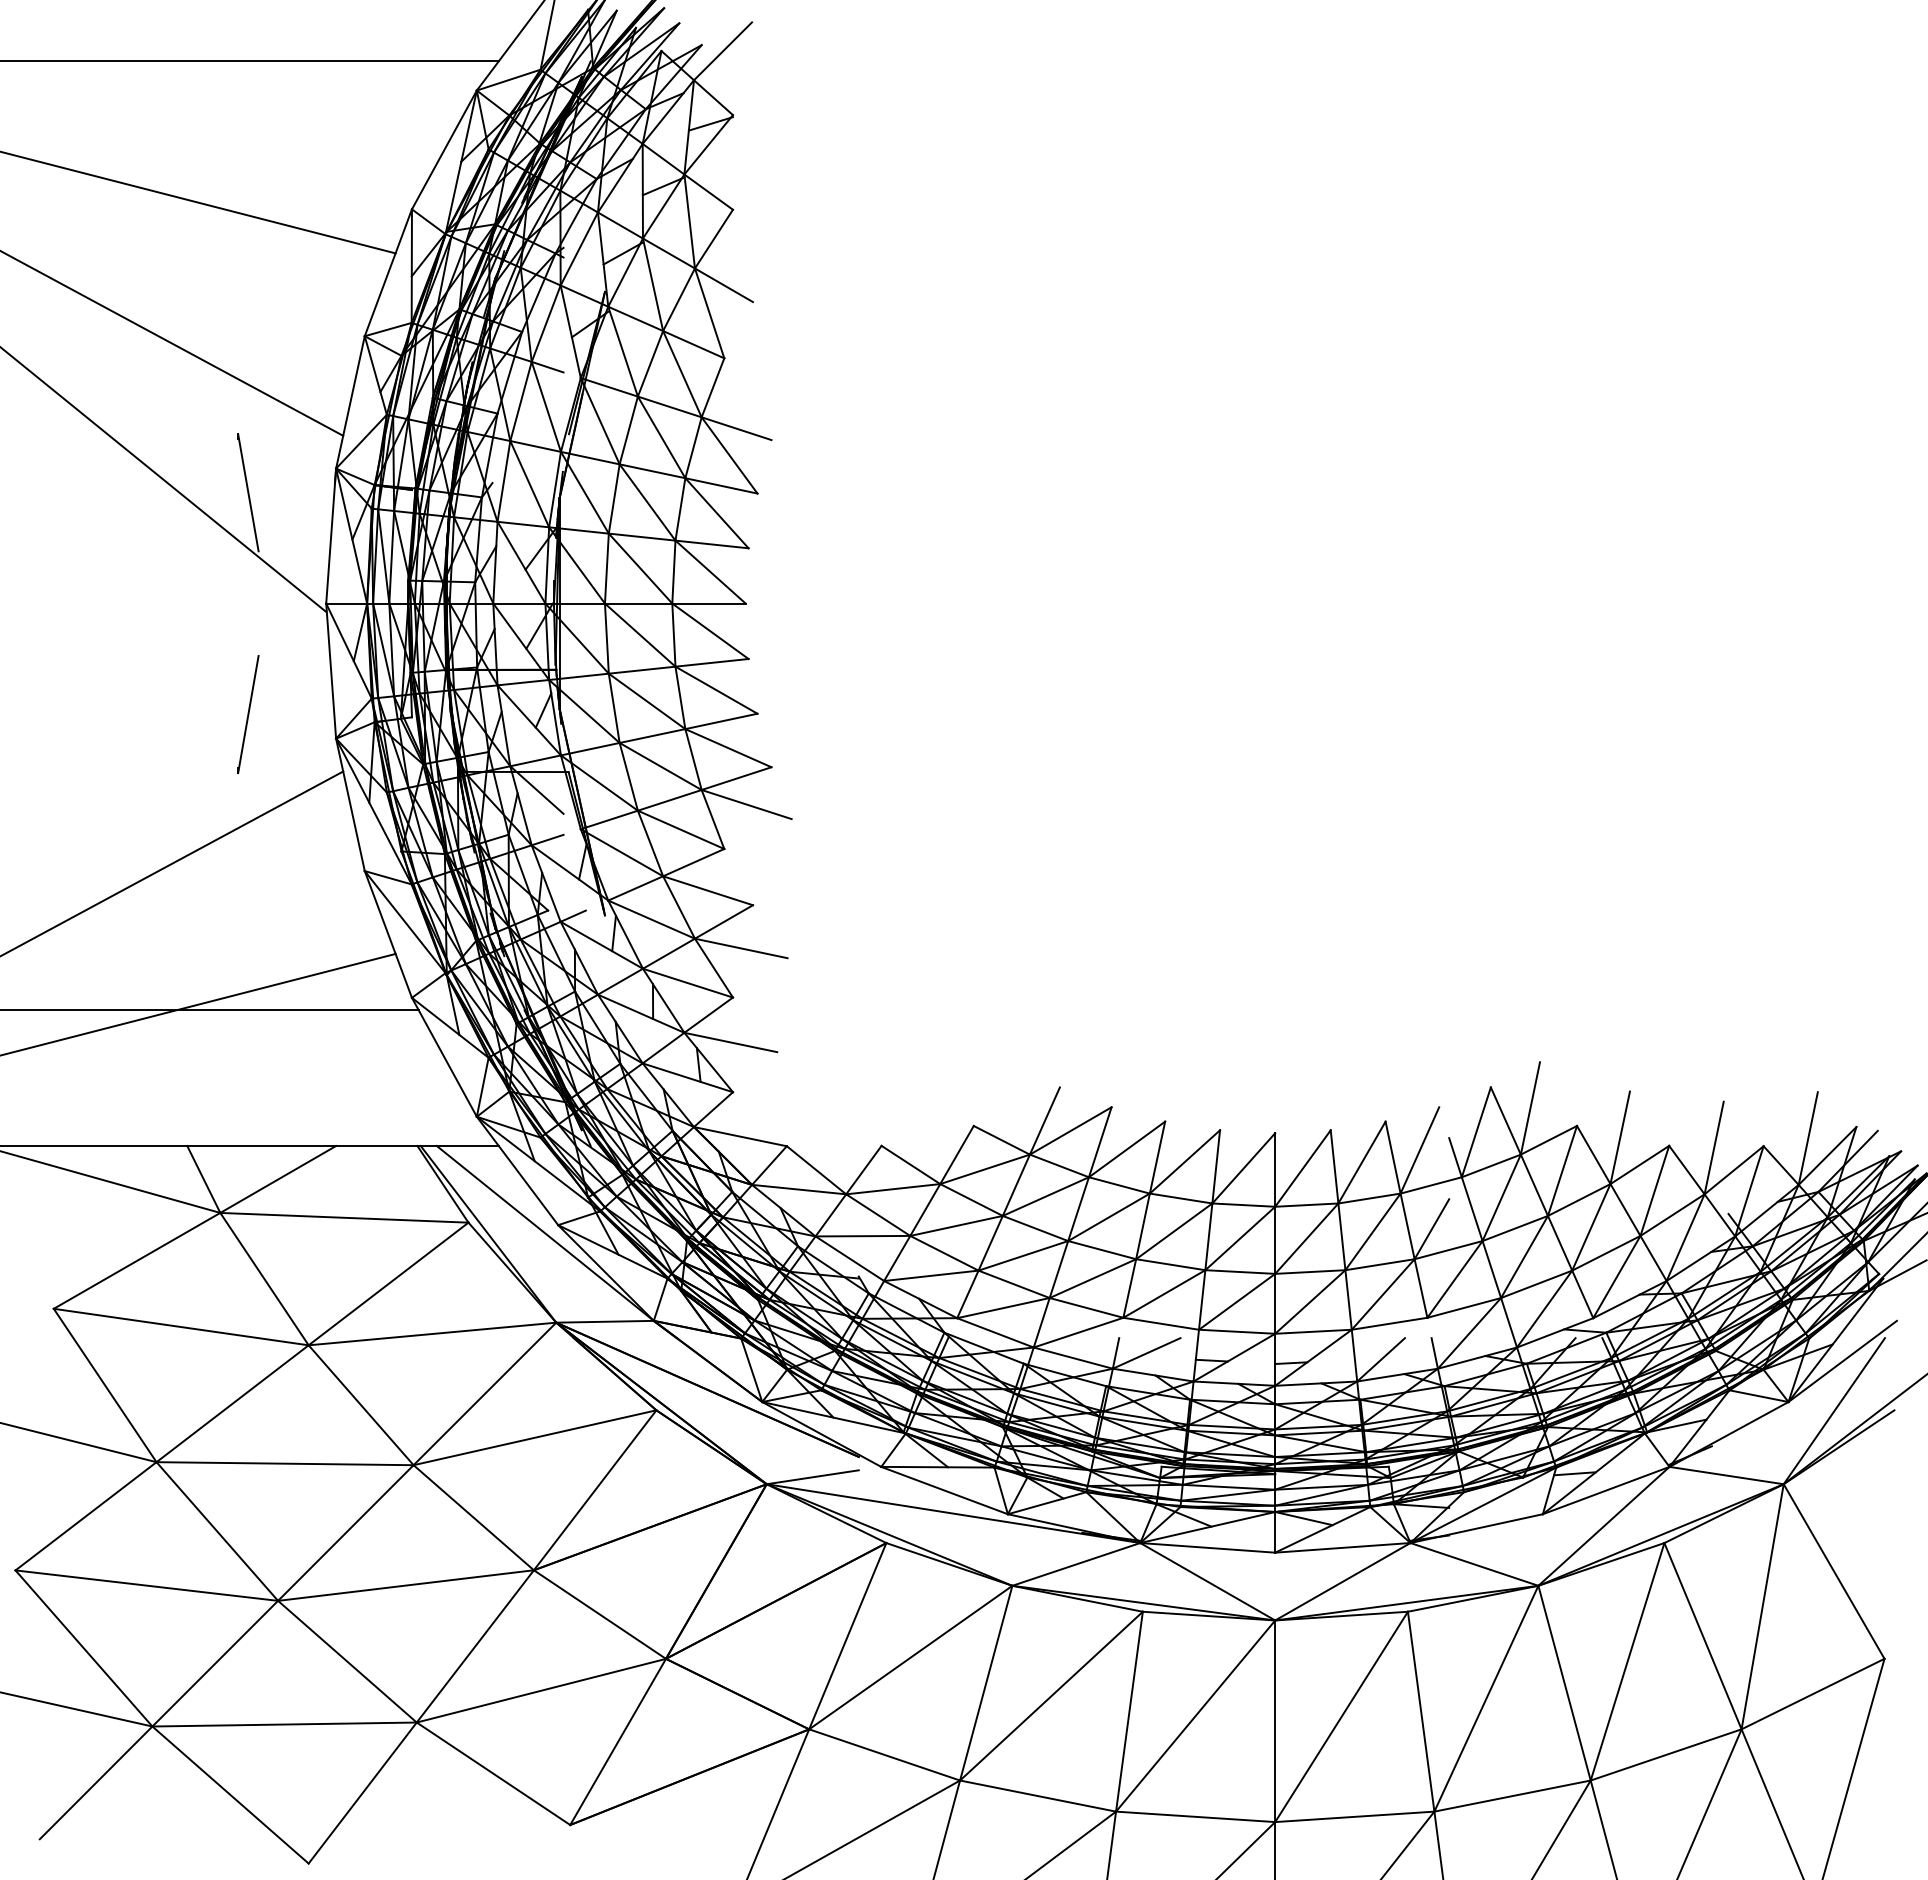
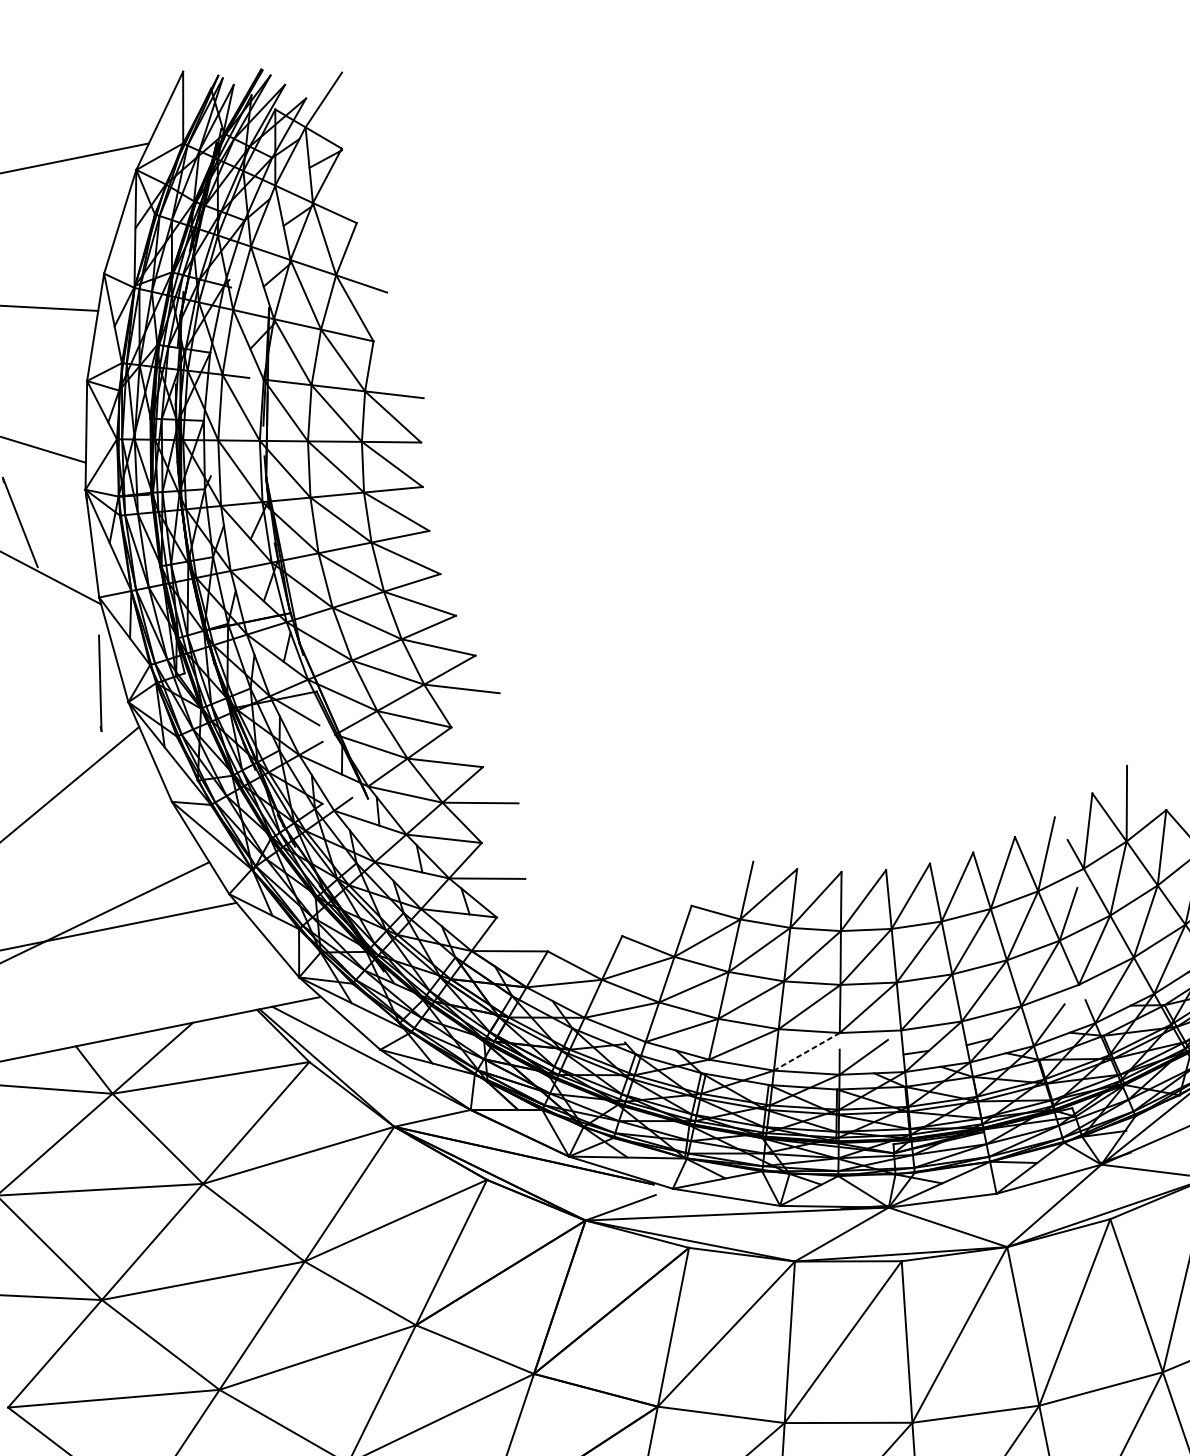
line: (248, 714) -> (100, 683), moved
line: (1078, 1332) -> (806, 1051), solid -> dashed

